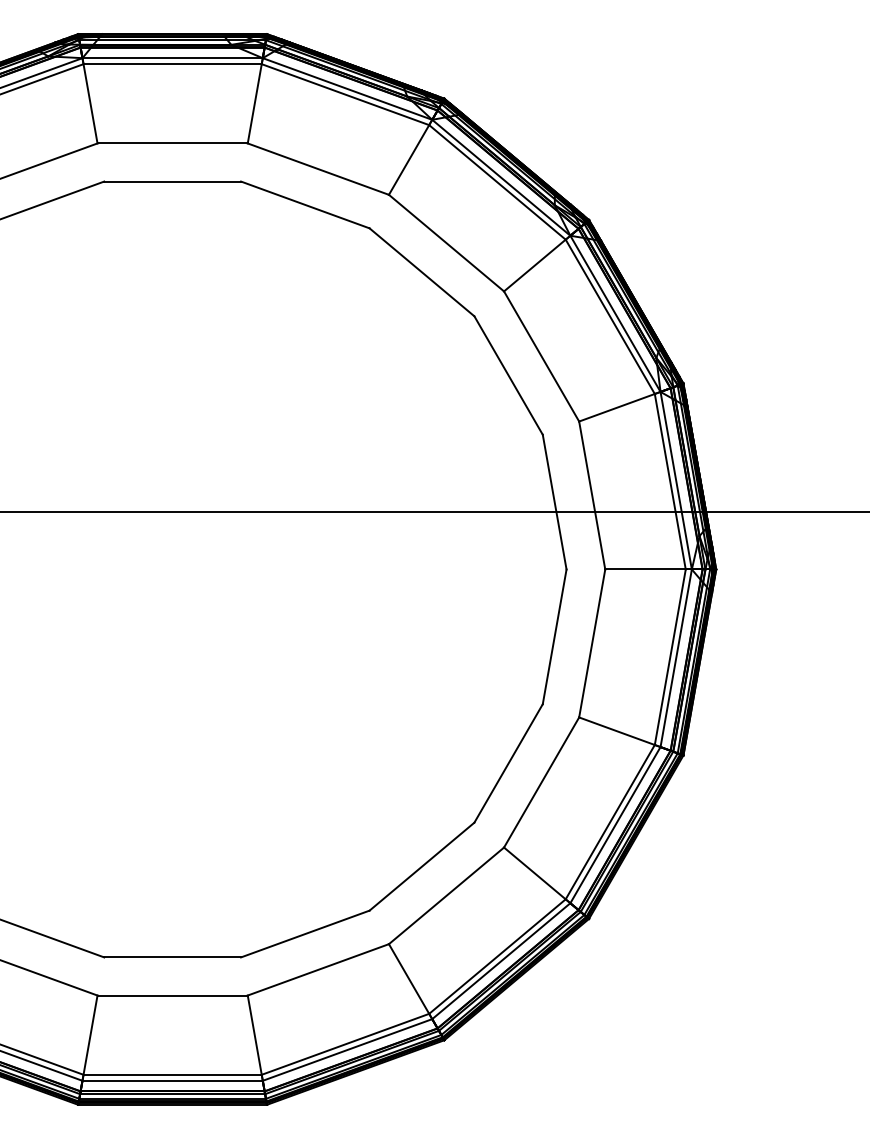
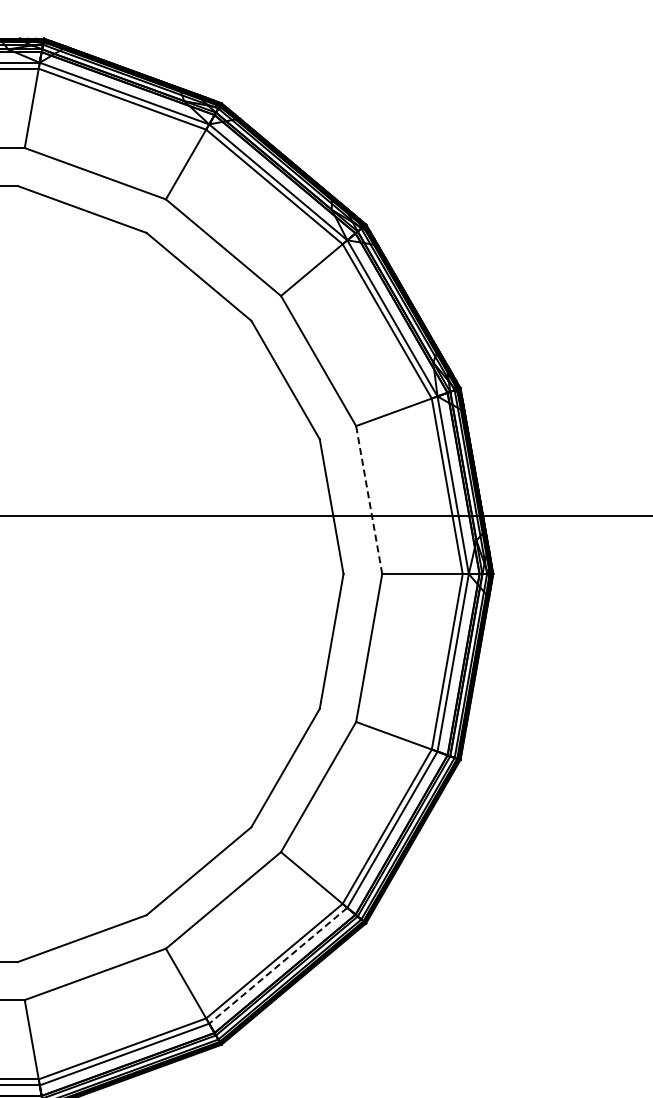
line: (592, 495) -> (369, 500), solid -> dashed
line: (500, 961) -> (277, 966), solid -> dashed

